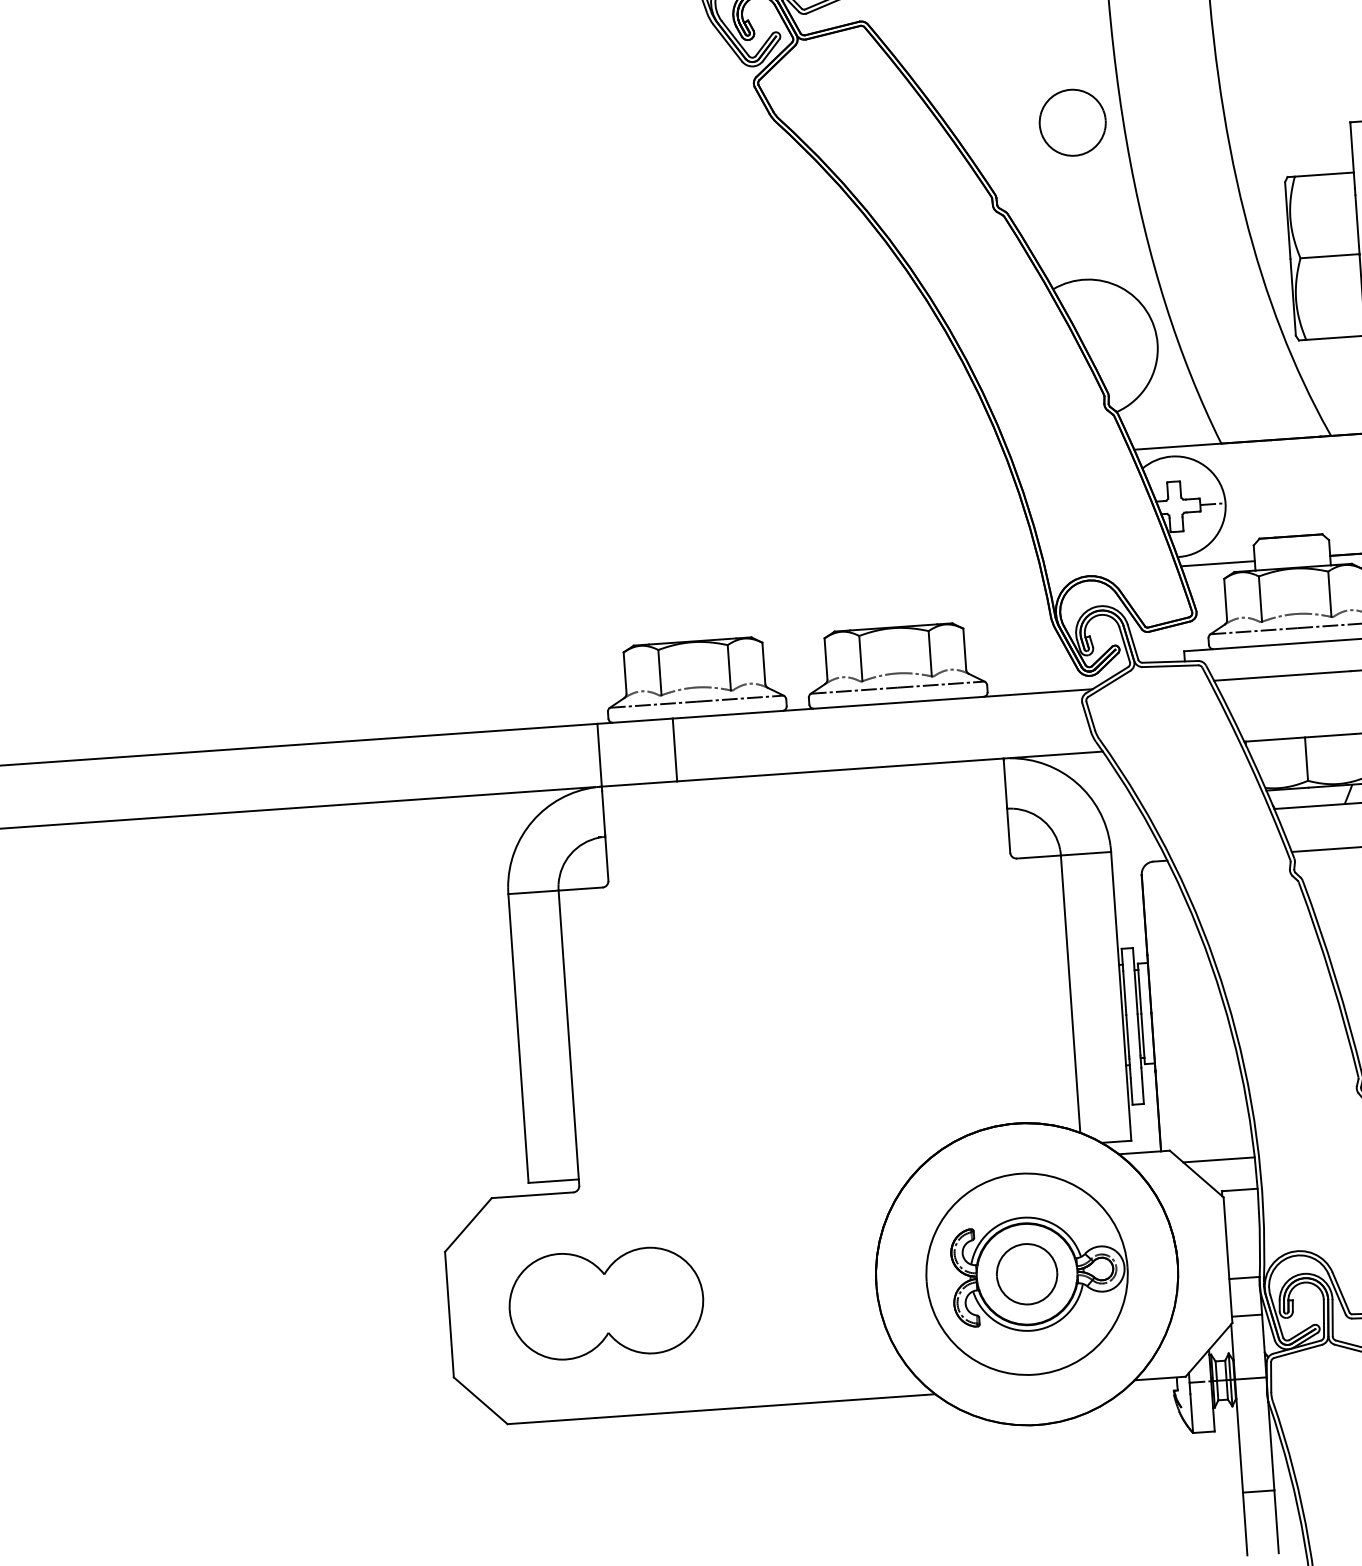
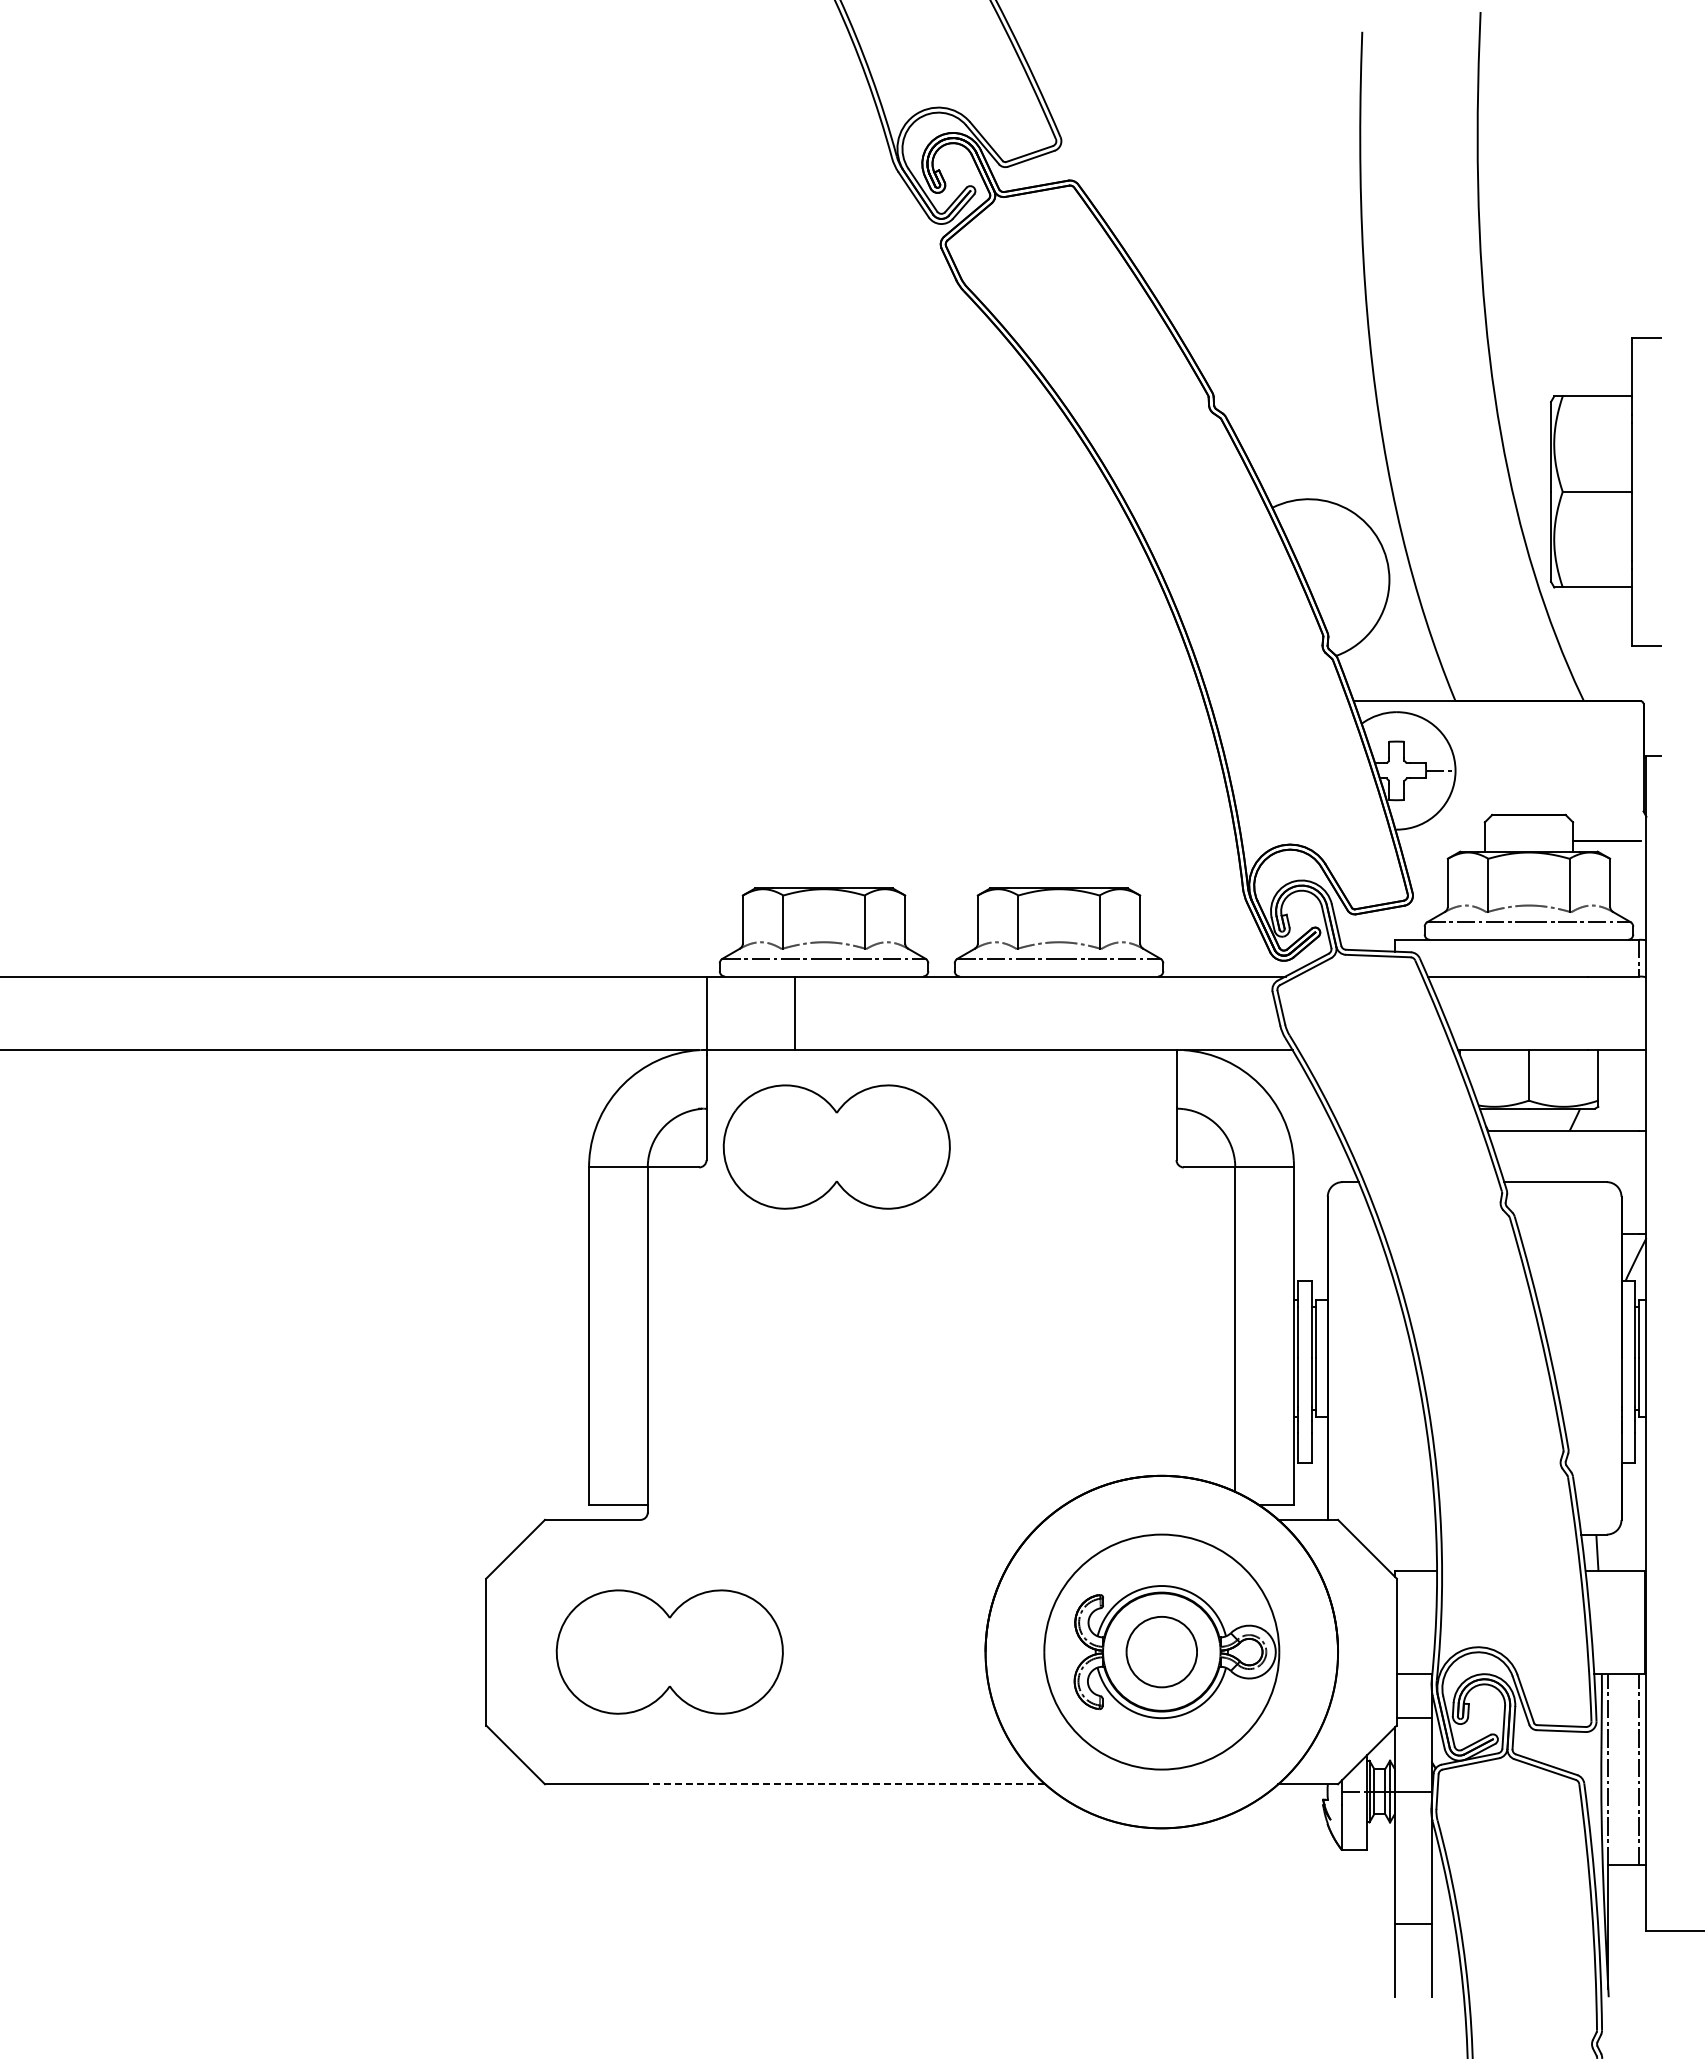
part: (1072, 122) -> (1308, 315), removed
line: (1217, 563) -> (1441, 840), removed
part: (718, 861) -> (836, 1146), added
line: (1219, 1159) -> (1394, 1534), removed
line: (765, 1406) -> (846, 1784), solid -> dashed

